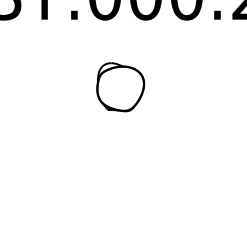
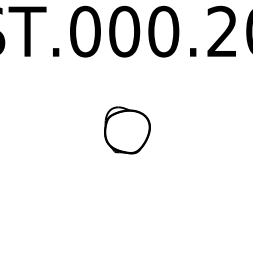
part: (120, 87) -> (127, 130), moved

